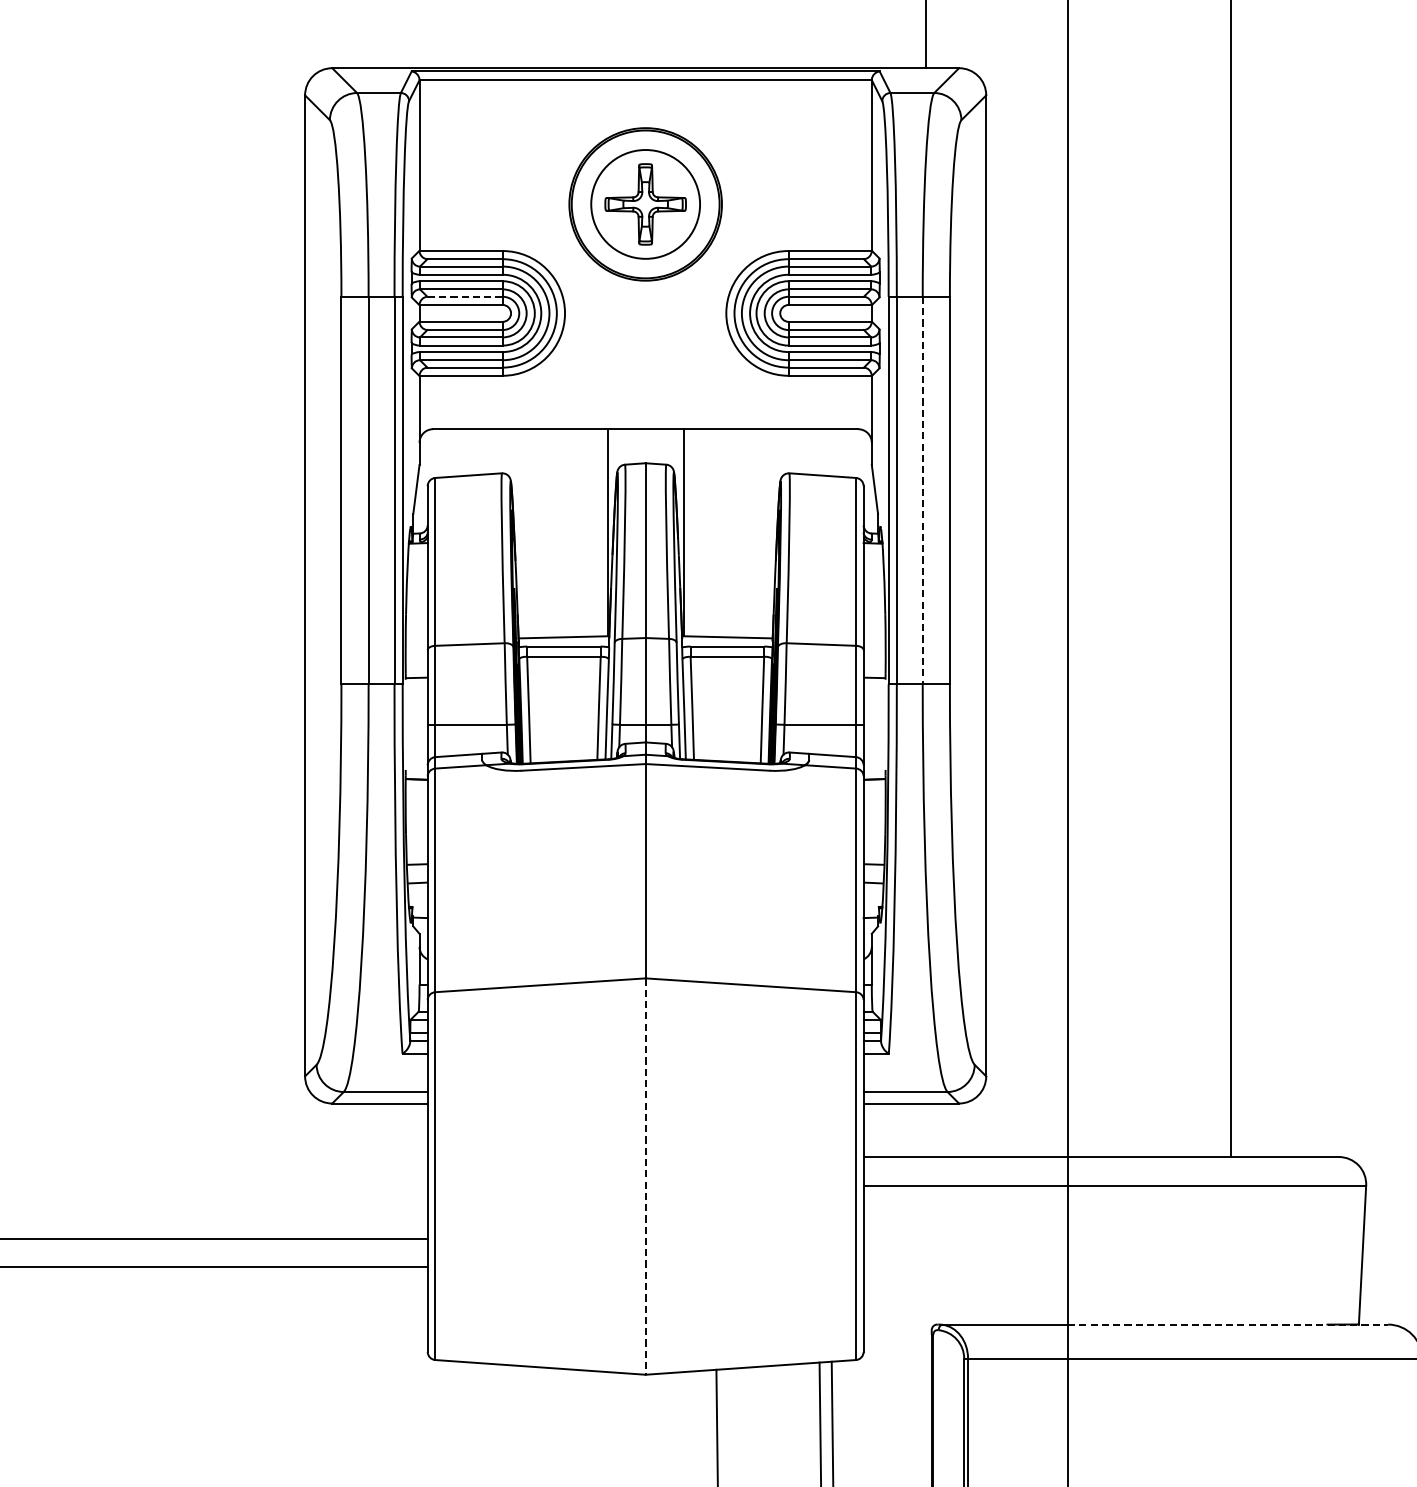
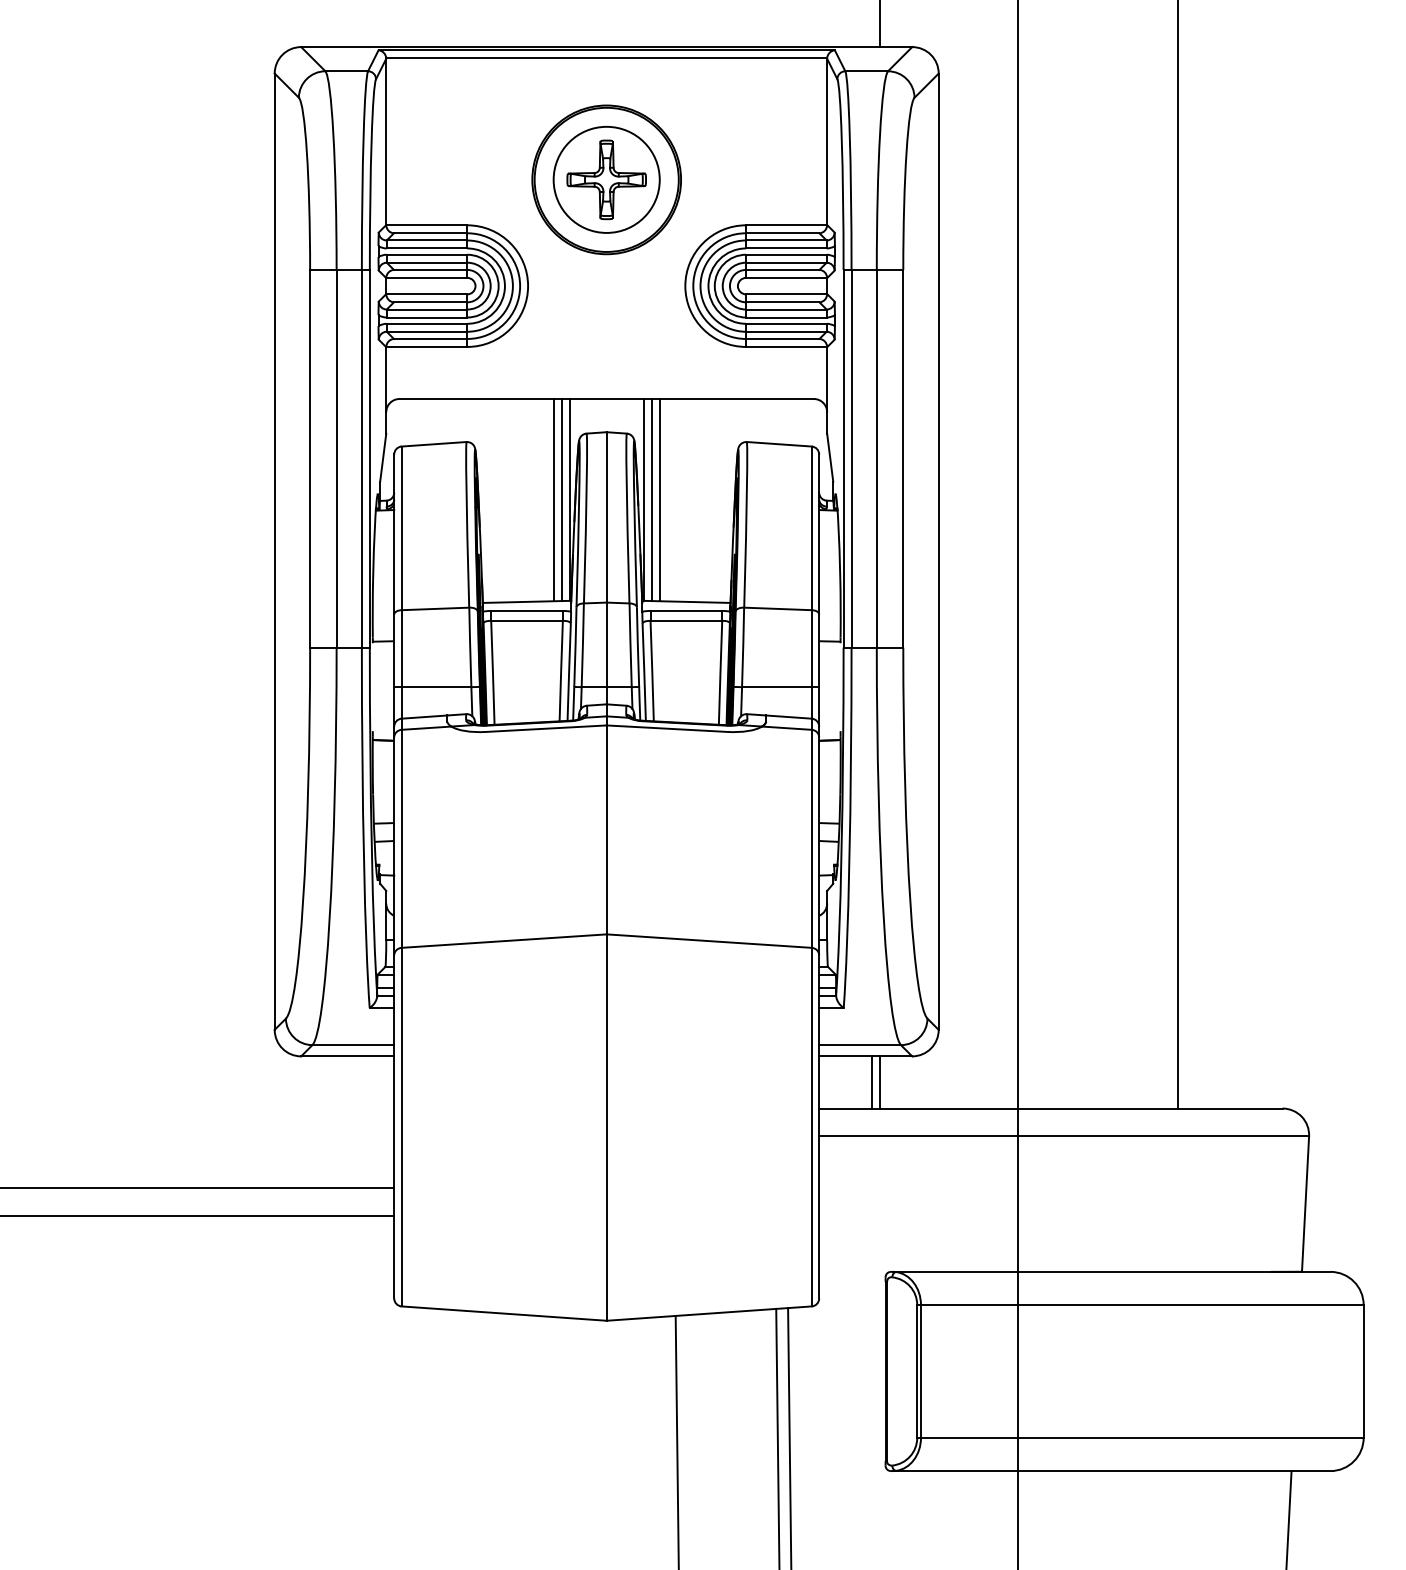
line: (464, 296) -> (430, 269), dashed -> solid
line: (922, 490) -> (876, 458), dashed -> solid
line: (591, 533) -> (553, 500), added
line: (599, 533) -> (561, 500), added
line: (691, 533) -> (651, 500), added
line: (699, 533) -> (659, 500), added
line: (918, 1130) -> (872, 1082), added
line: (926, 1130) -> (880, 1082), added
line: (645, 1177) -> (606, 1128), dashed -> solid
line: (1228, 1324) -> (1174, 1271), dashed -> solid

